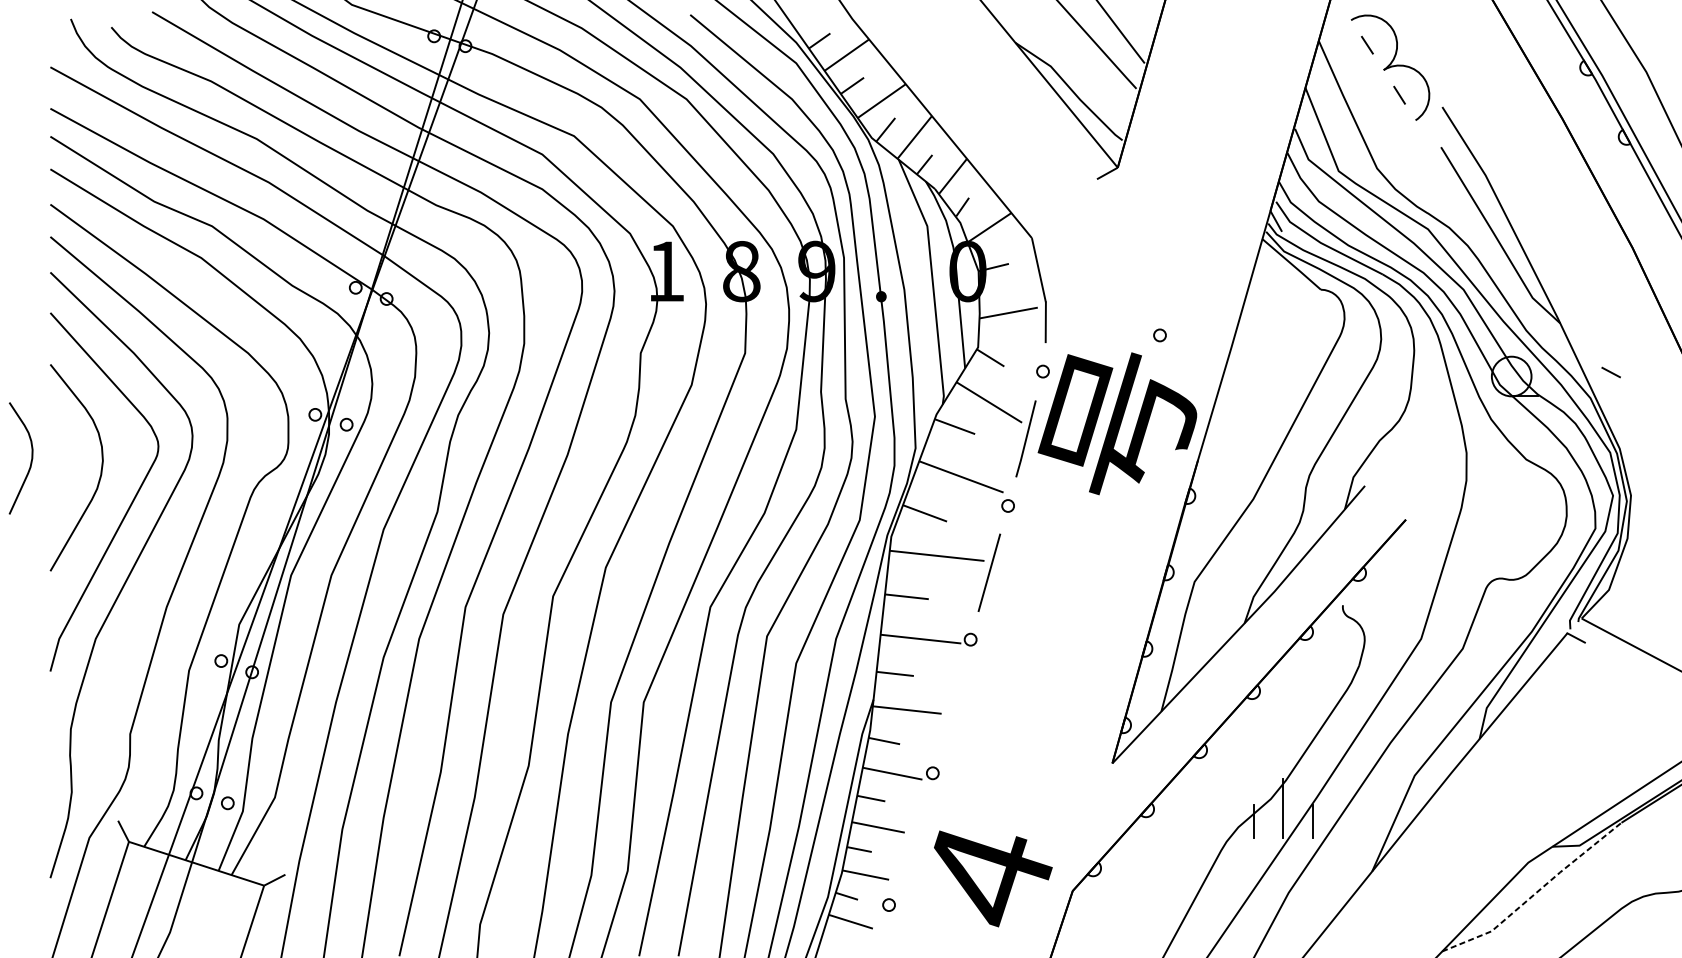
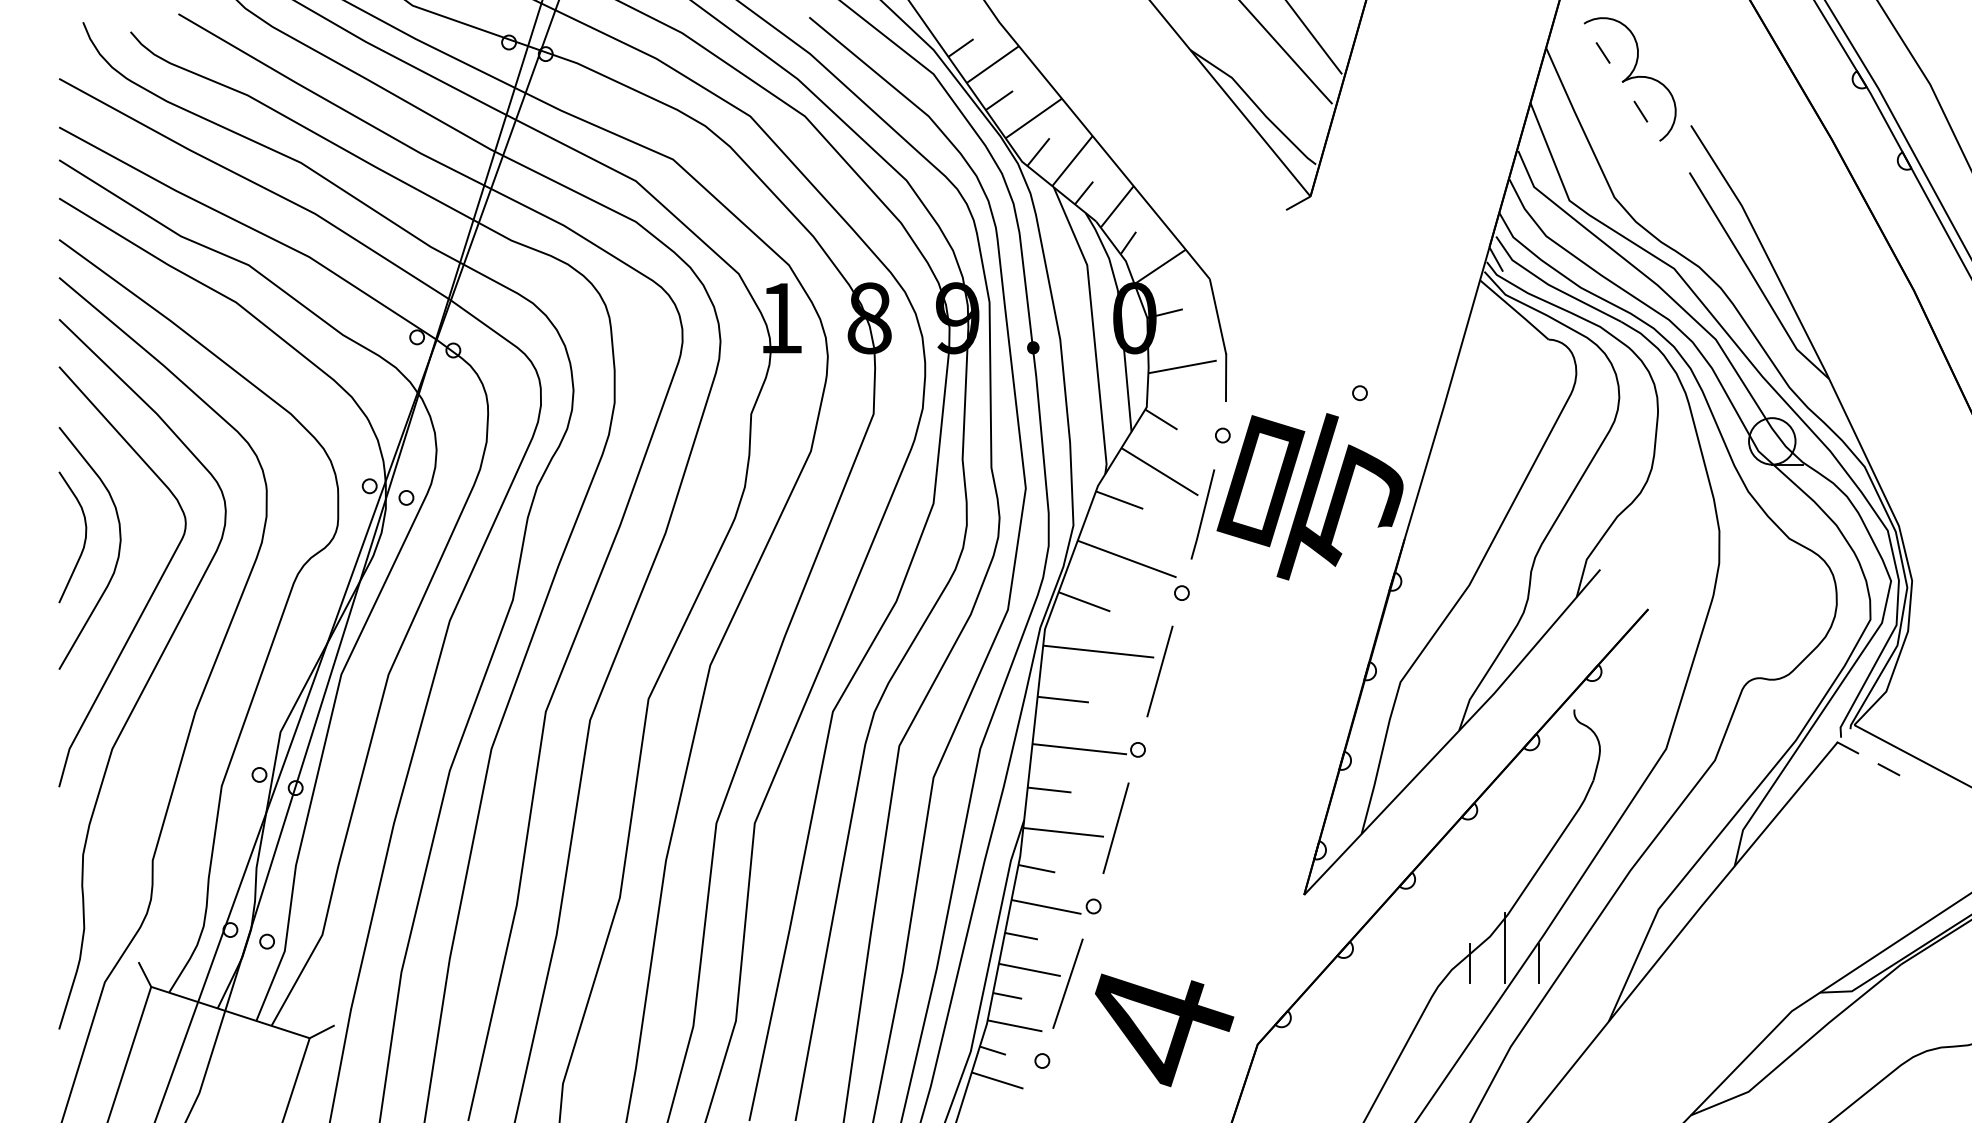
line: (1610, 372) -> (1888, 769), moved
curve: (31, 459) -> (84, 538), moved
line: (951, 706) -> (1115, 828), added
line: (910, 838) -> (1067, 983), added
line: (1535, 893) -> (1800, 1047), dashed -> solid

